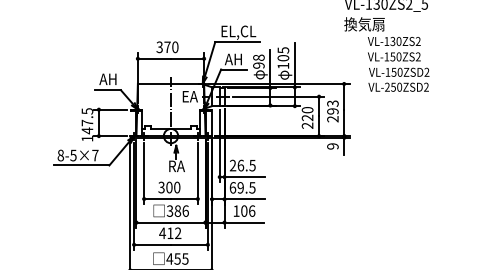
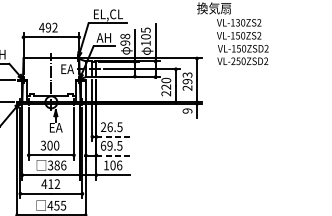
text: (167, 47) -> (48, 27), 370 -> 492
text: (177, 165) -> (56, 127), RA -> EA
line: (245, 177) -> (114, 137), solid -> dashed
line: (245, 199) -> (114, 155), solid -> dashed

